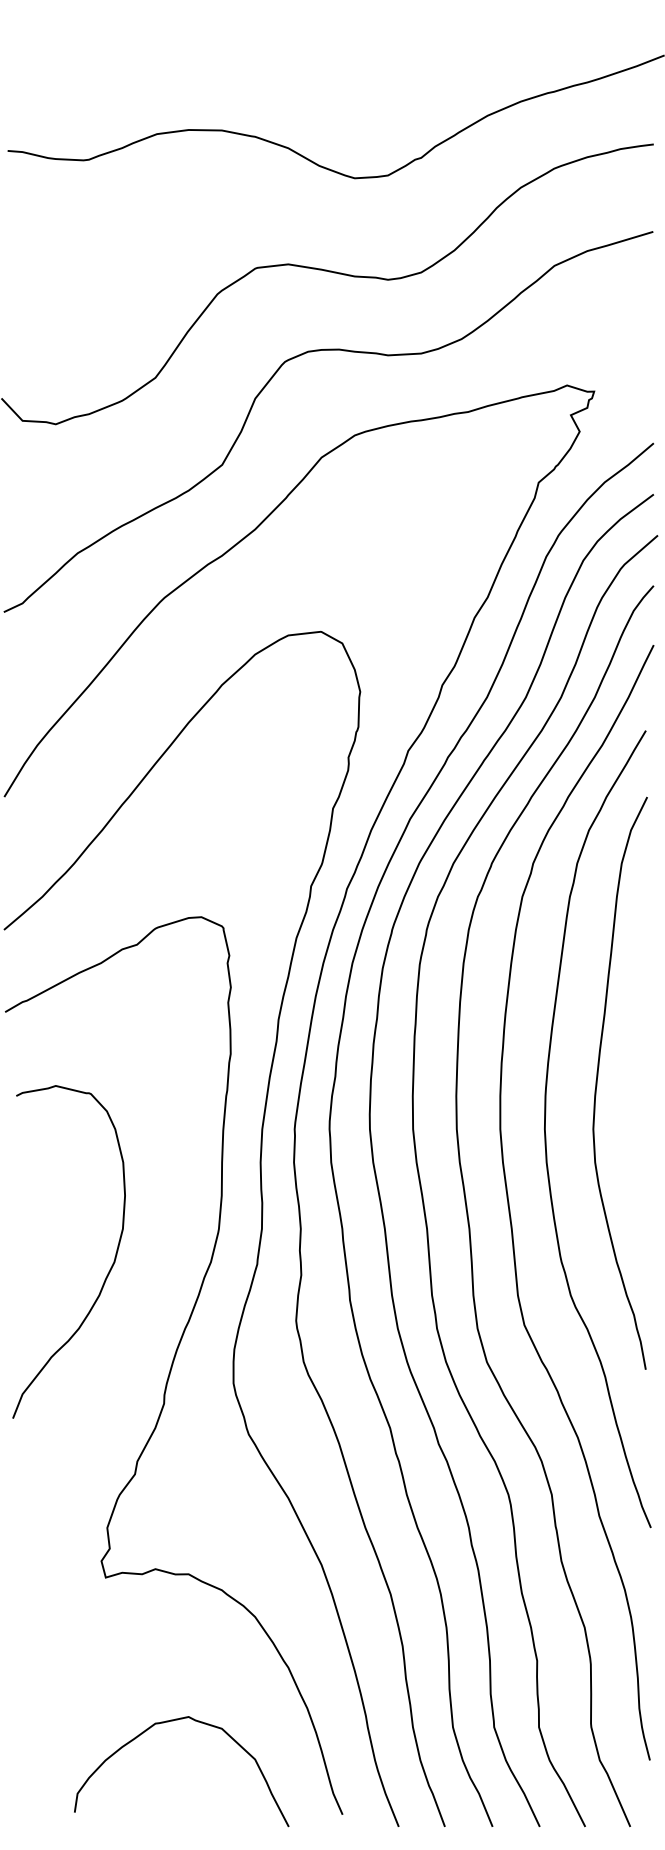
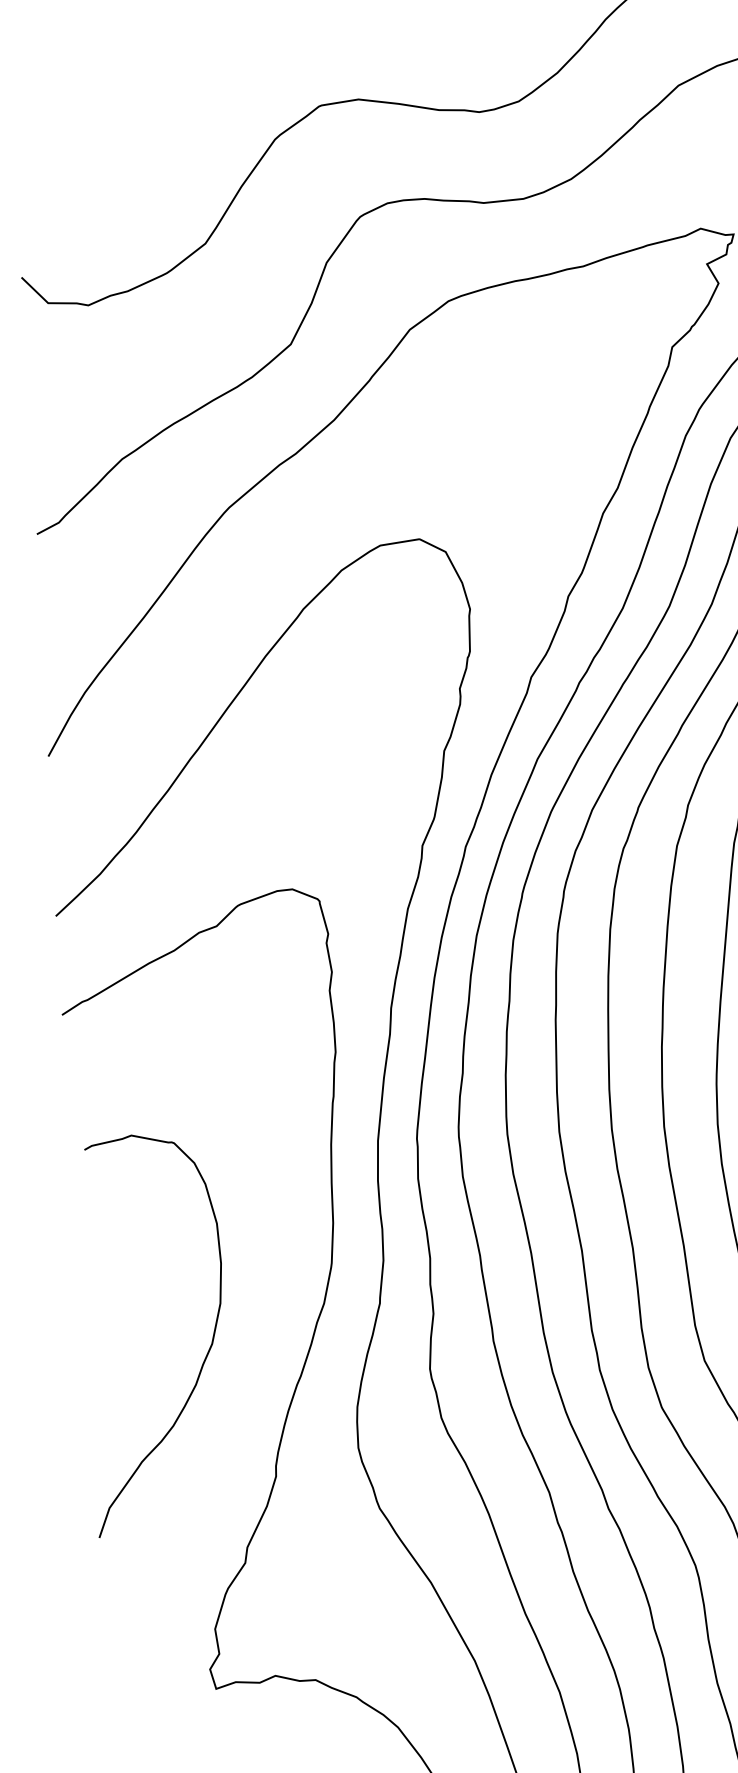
curve: (108, 1271) -> (205, 1355), moved

